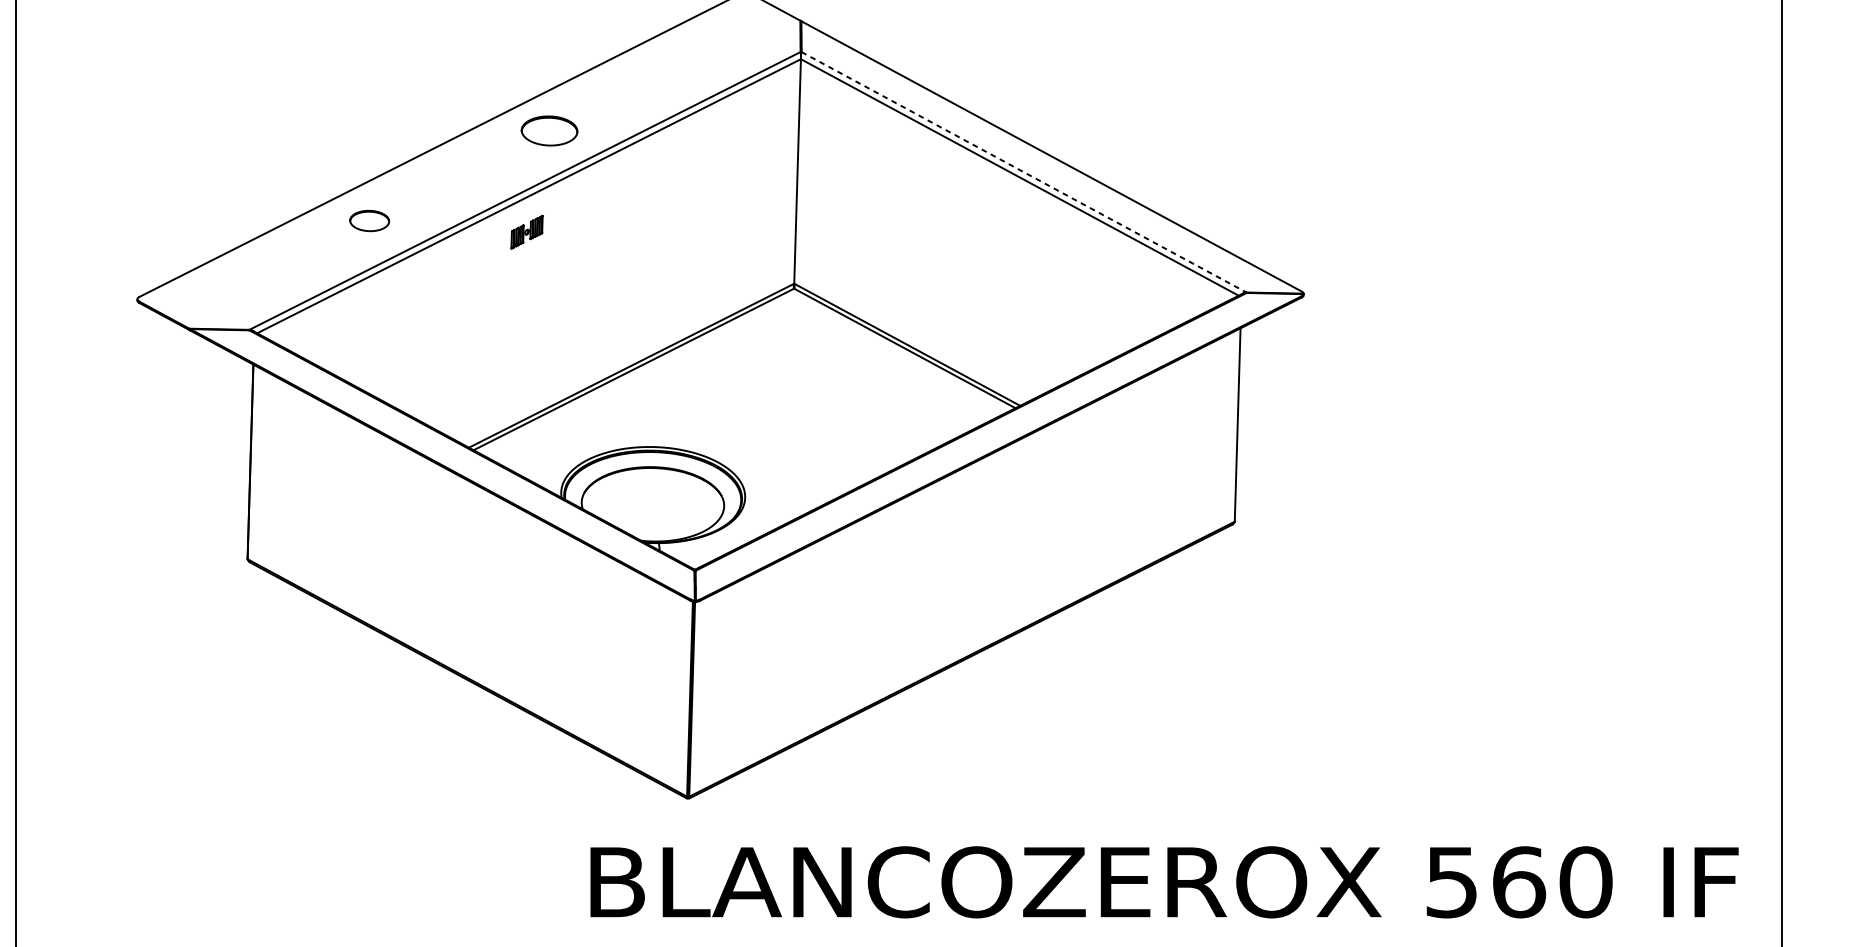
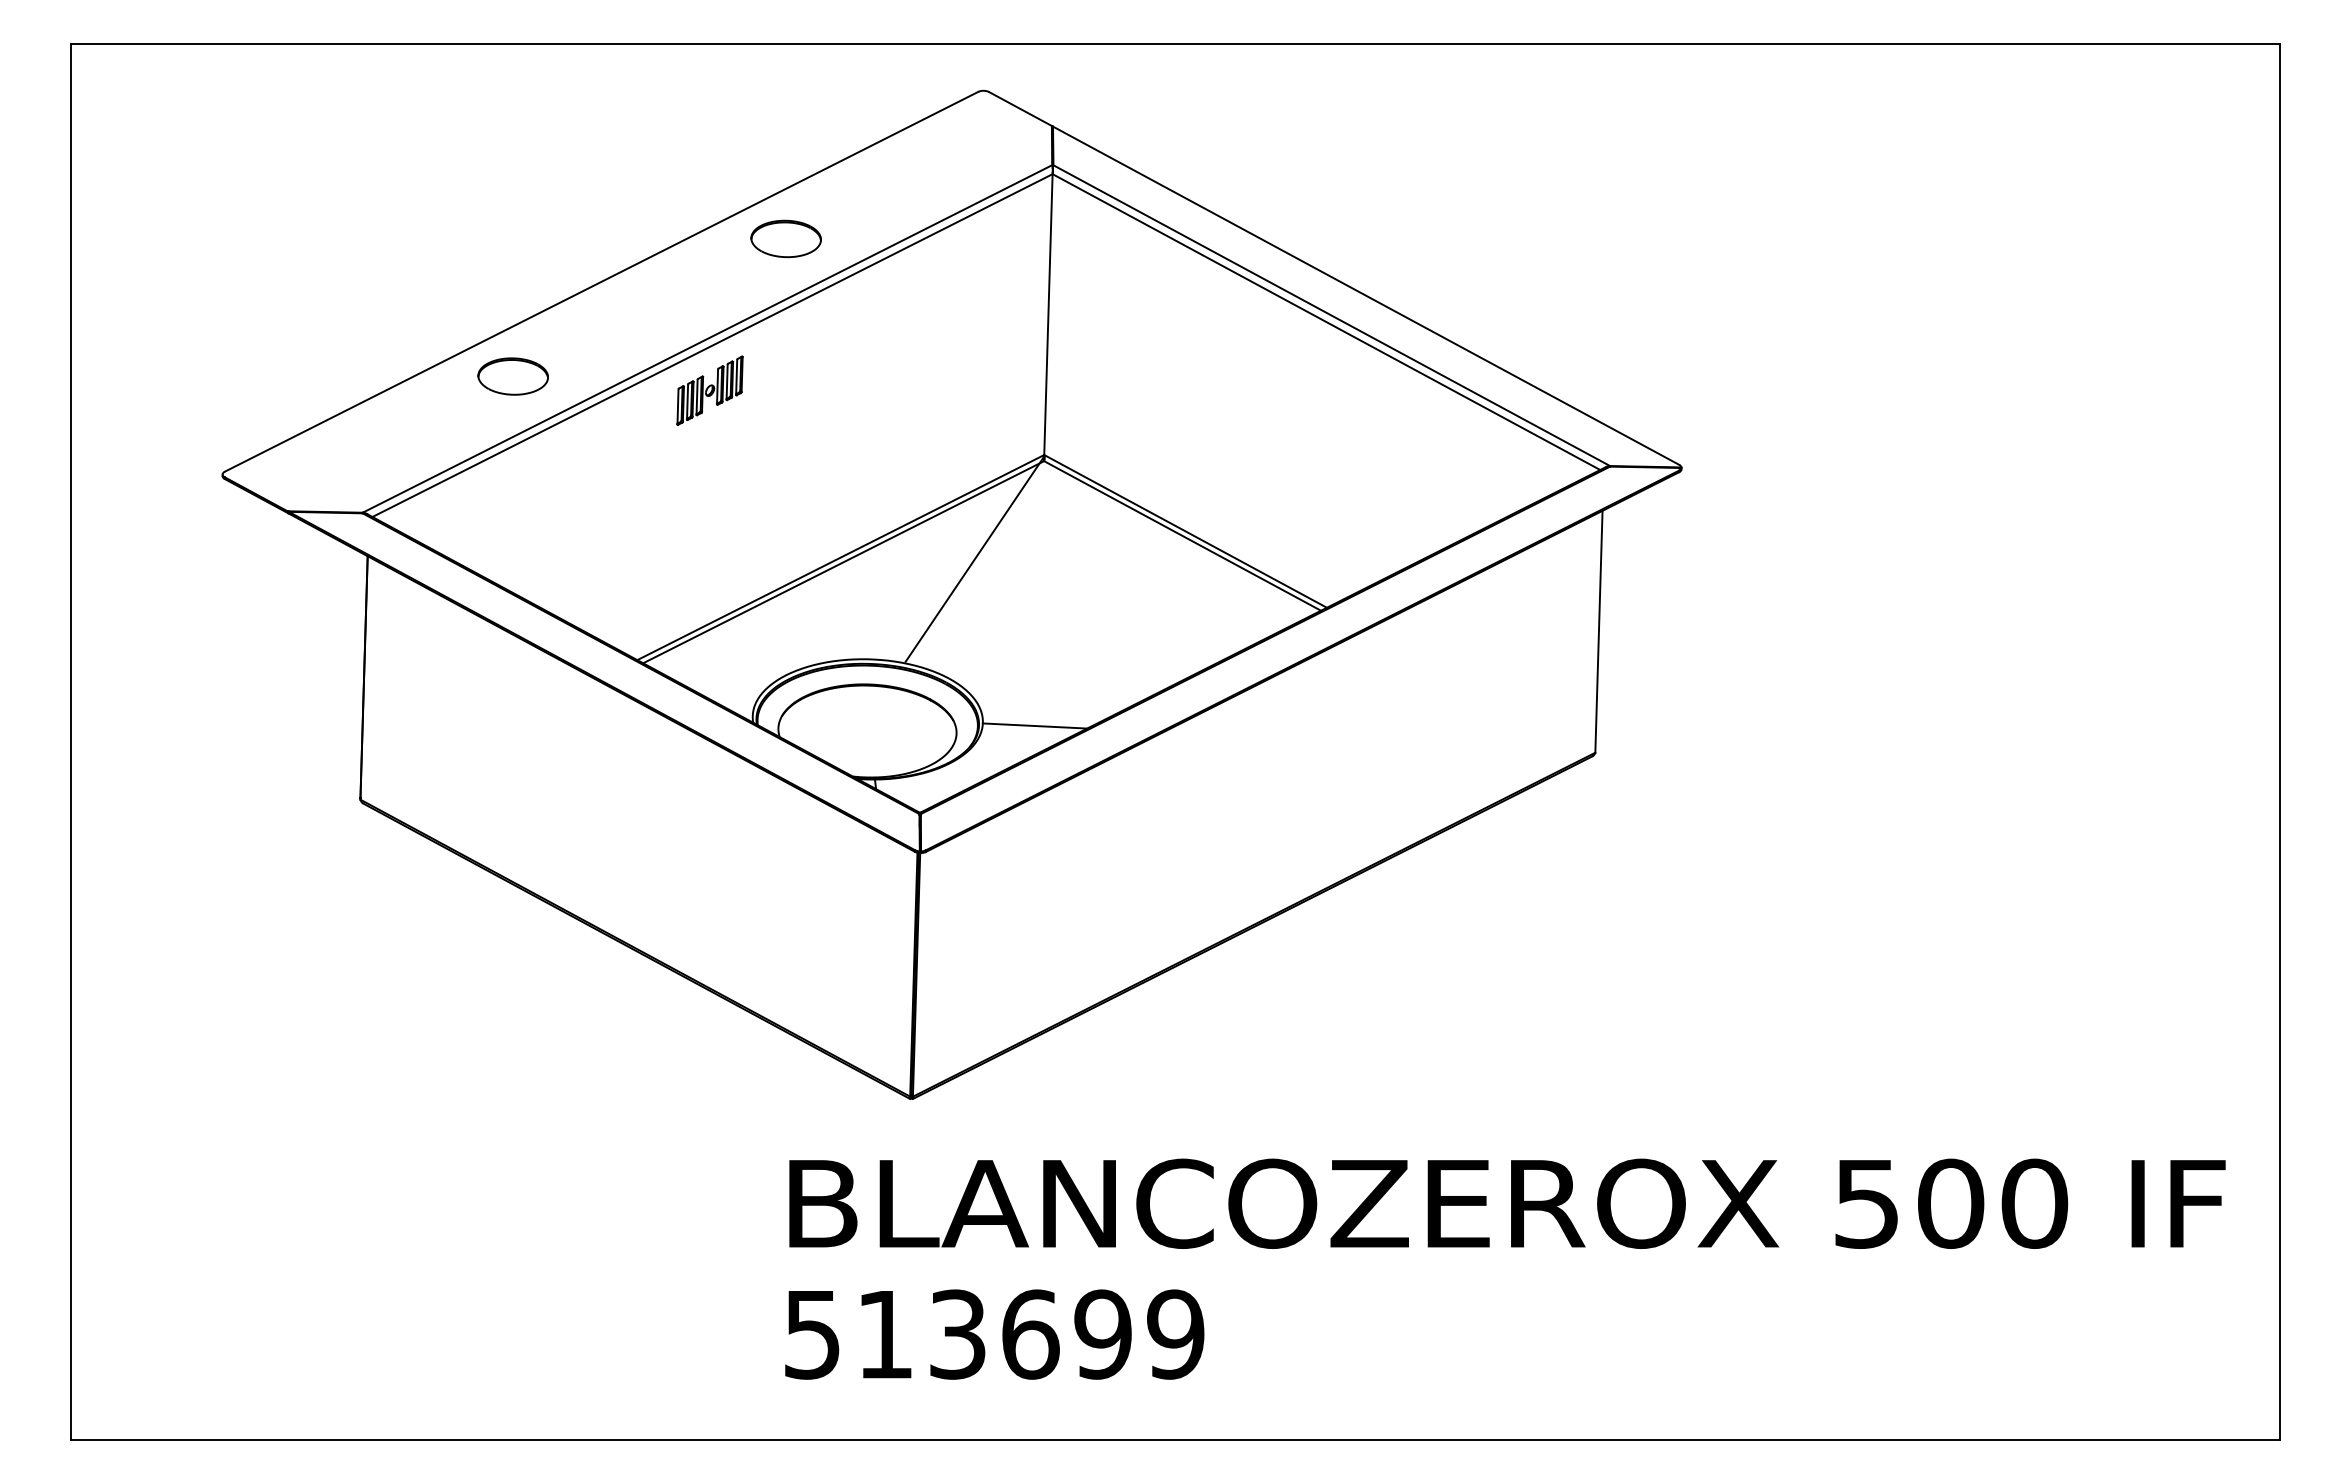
part: (549, 130) -> (785, 238), moved
line: (1024, 172) -> (1332, 315), dashed -> solid
part: (369, 220) -> (512, 376), size x1.43
part: (526, 232) -> (709, 390), size x1.67
line: (738, 366) -> (974, 558), added
line: (786, 499) -> (1034, 725), added
text: (1519, 882) -> (1951, 1203), 560 -> 500

